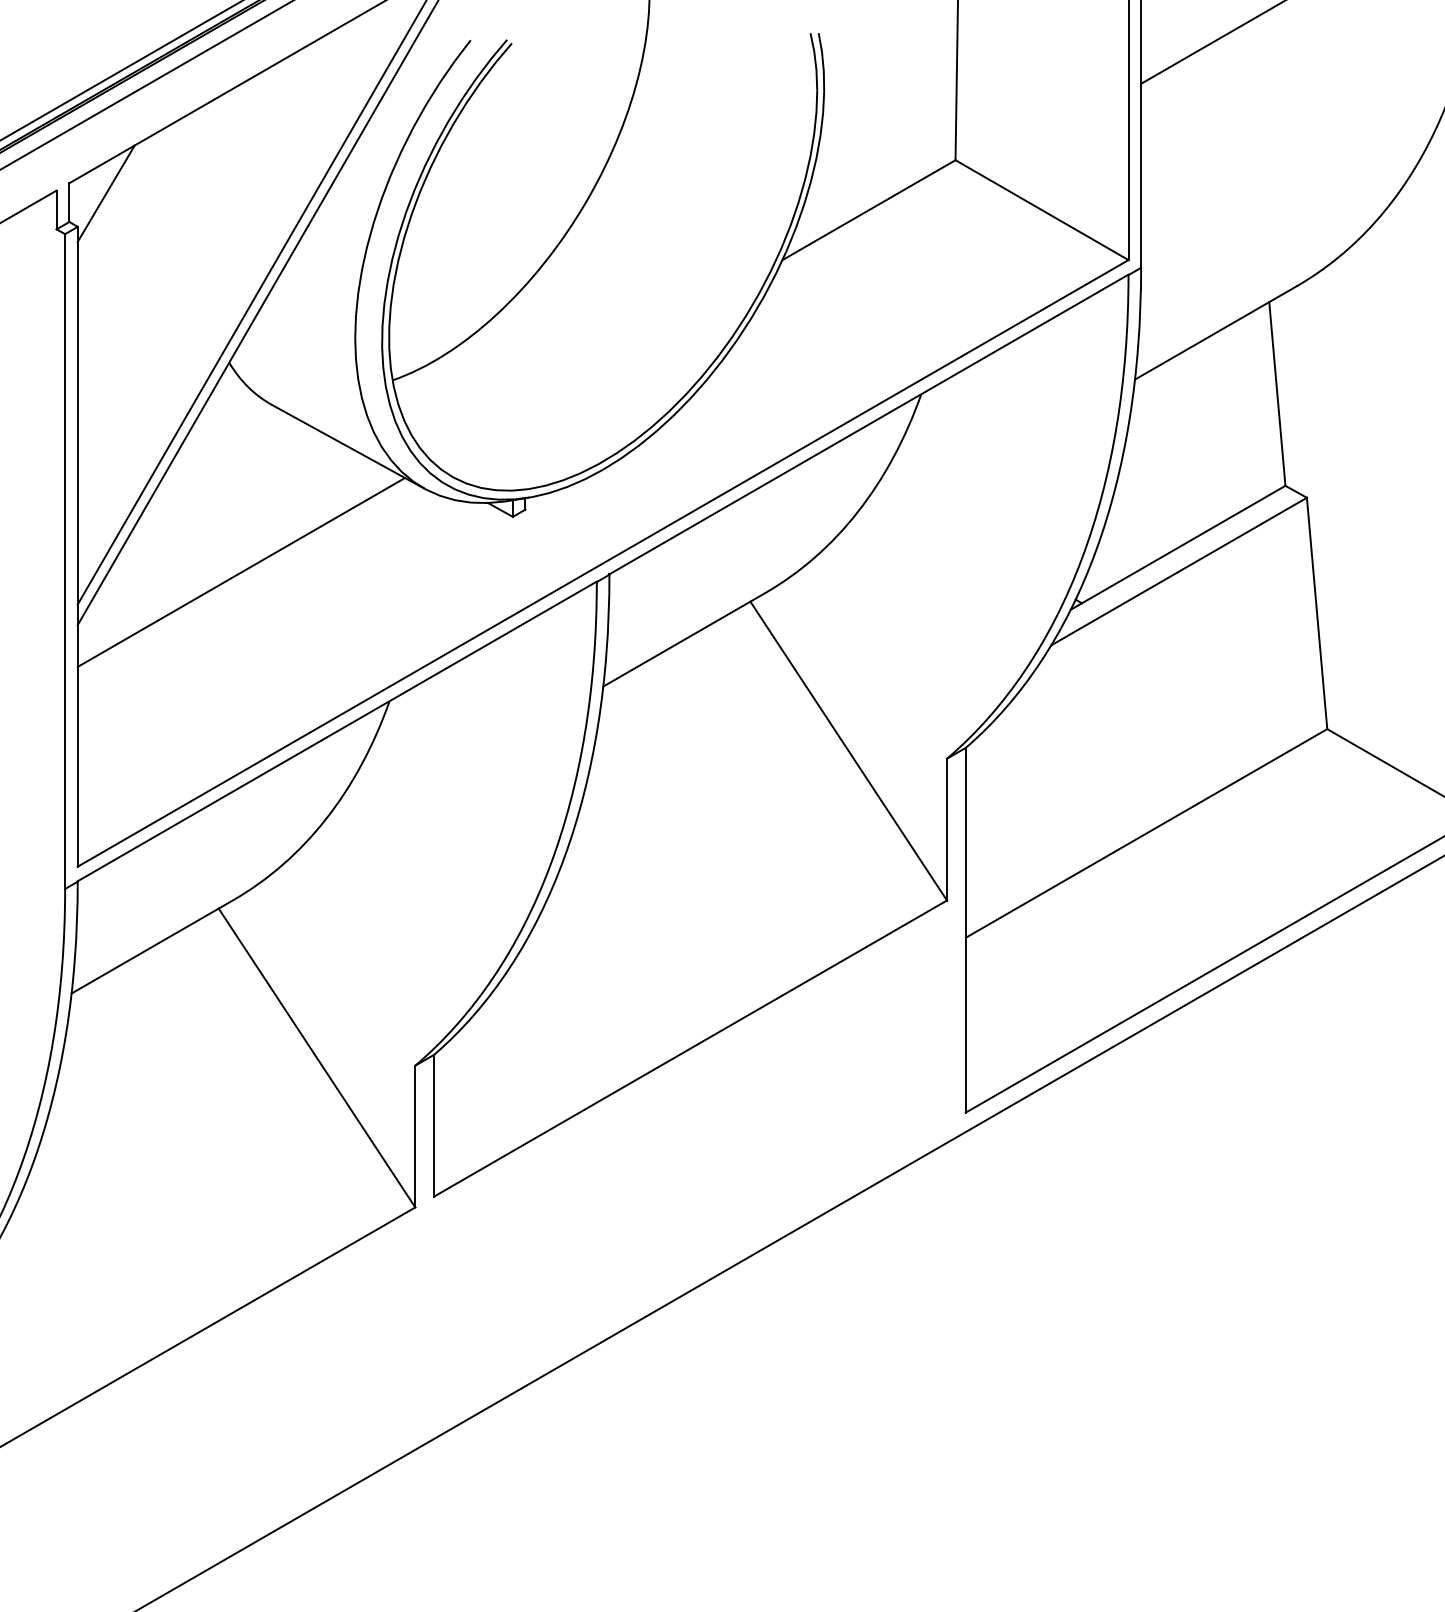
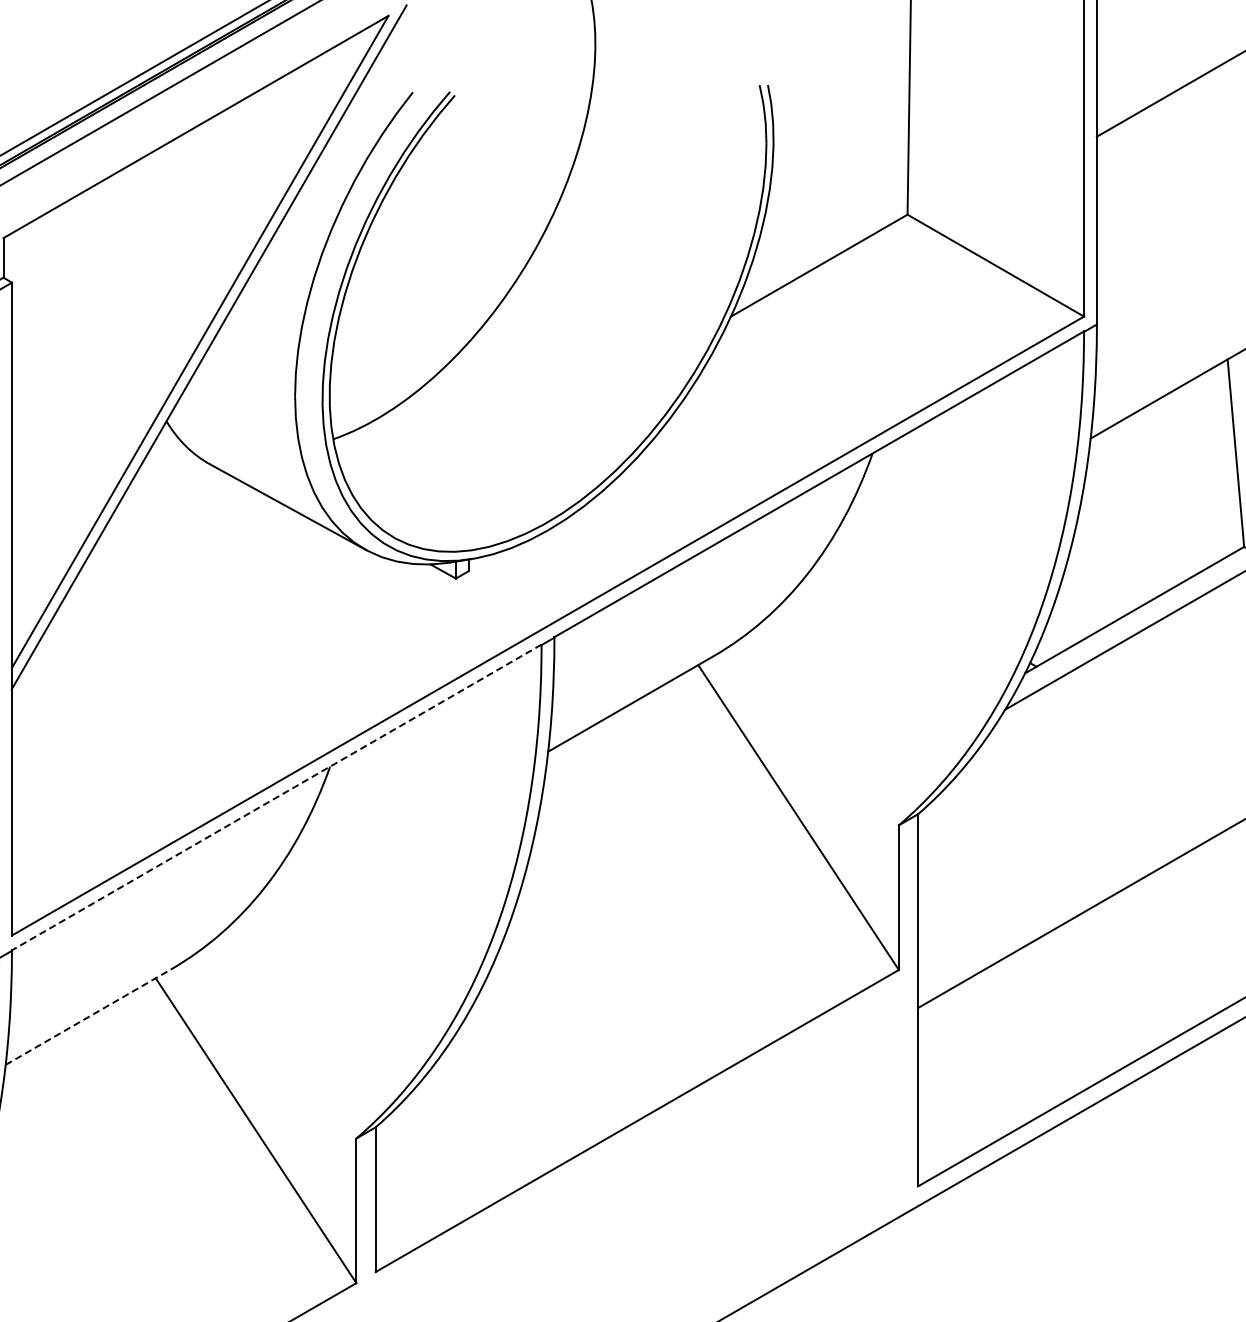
line: (105, 193) -> (40, 248), removed
line: (241, 572) -> (179, 635), removed
line: (337, 731) -> (276, 797), solid -> dashed
line: (152, 946) -> (88, 1016), solid -> dashed

